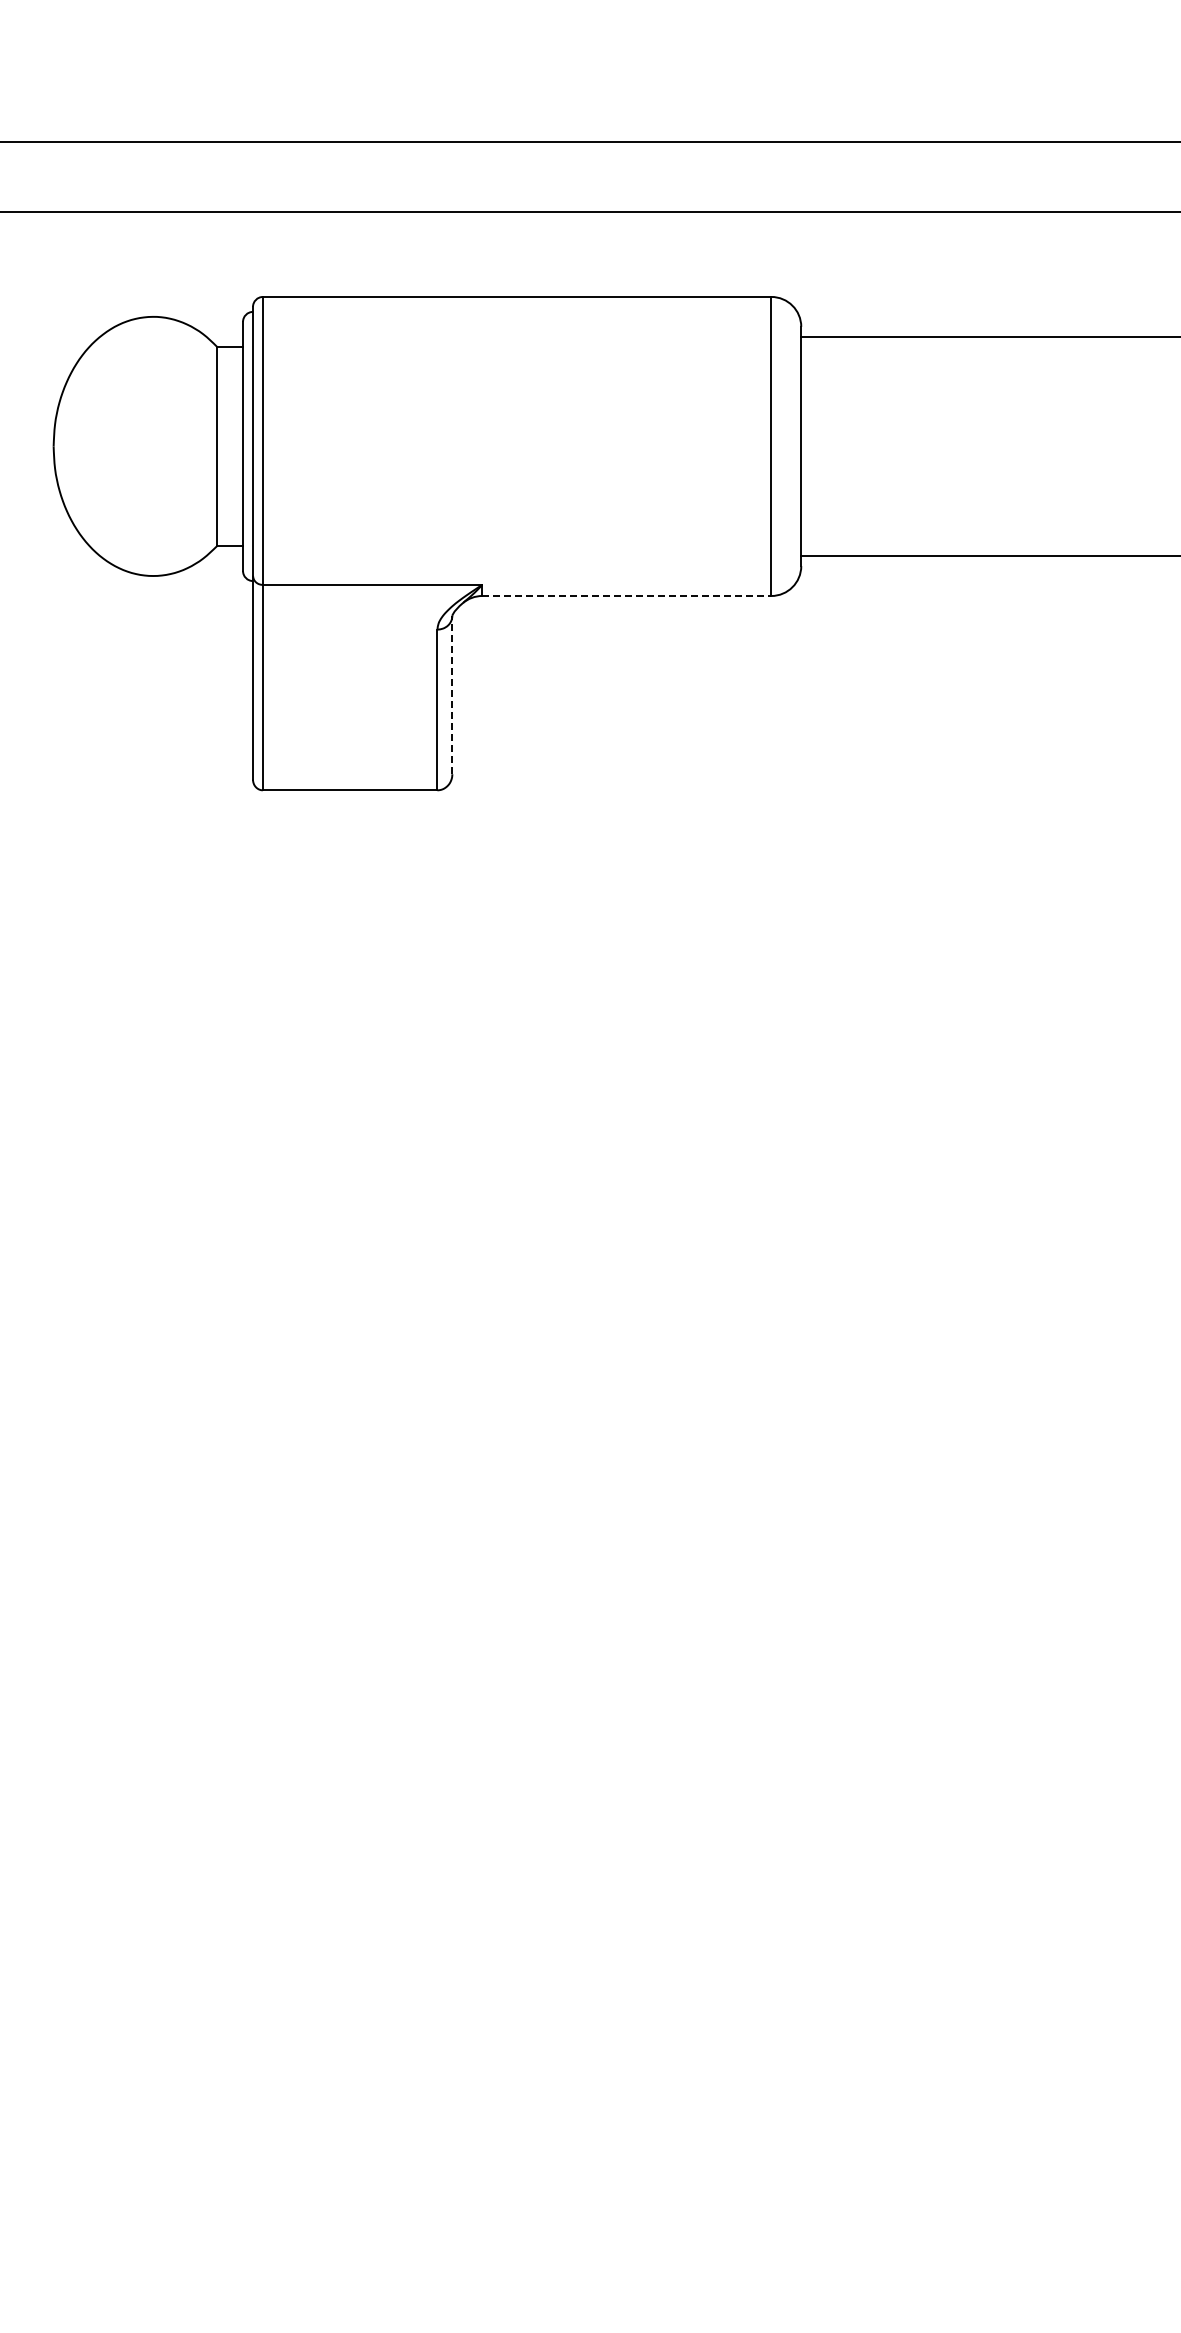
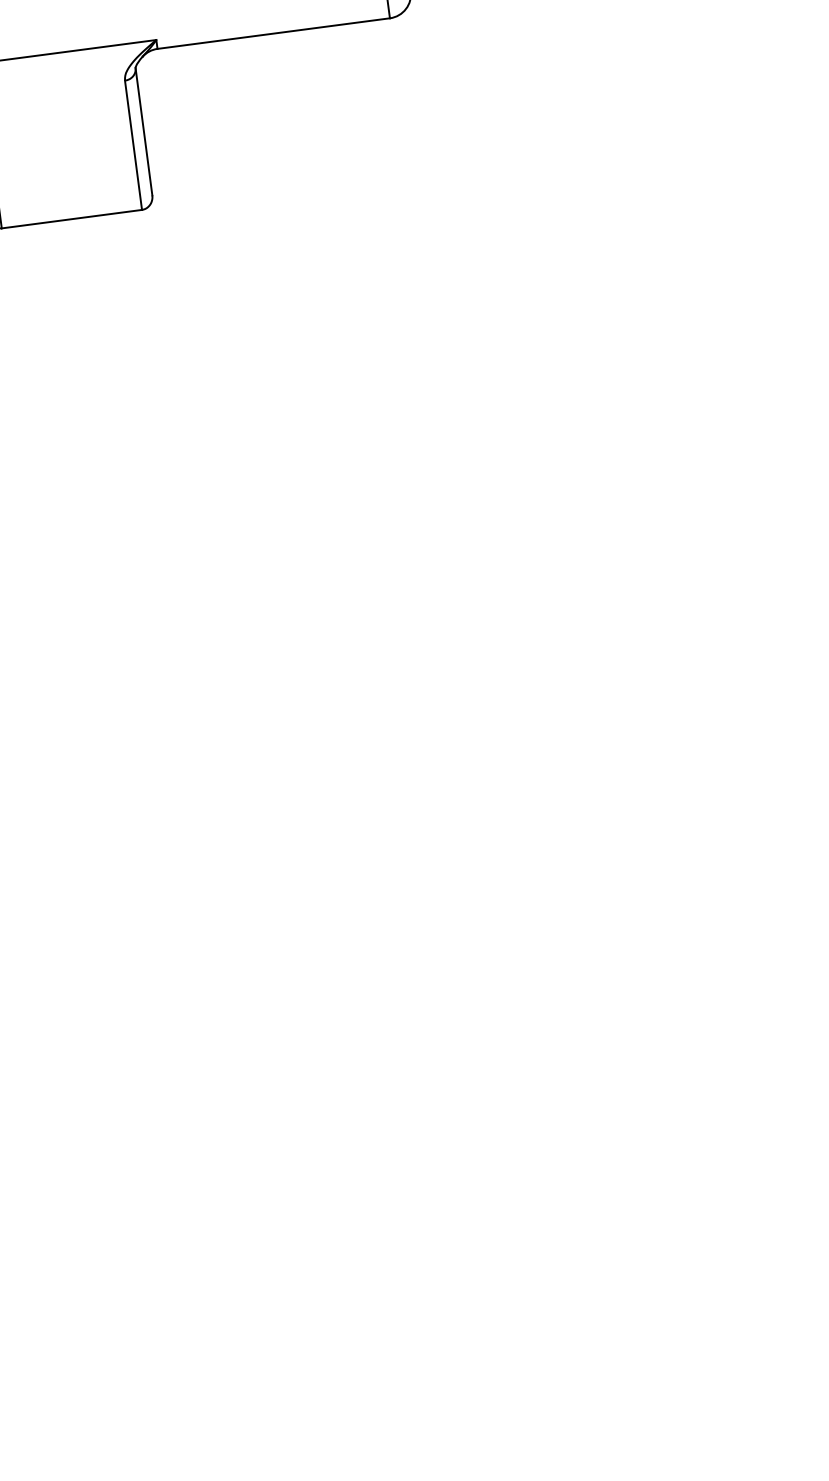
line: (626, 596) -> (273, 34), dashed -> solid
line: (452, 694) -> (144, 131), dashed -> solid

